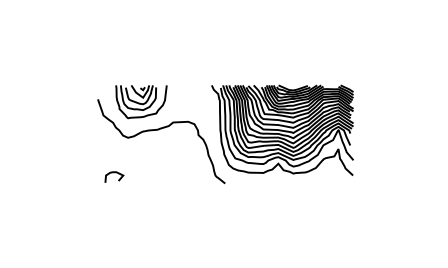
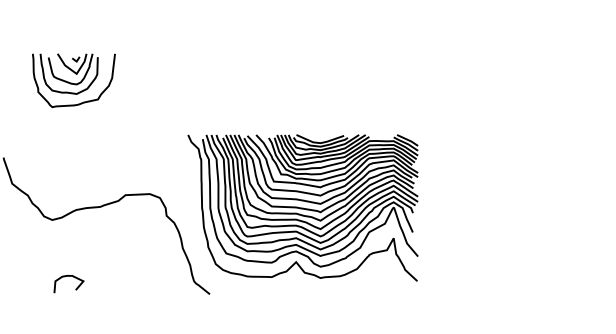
part: (141, 102) -> (74, 81), moved
curve: (114, 173) -> (69, 277), moved

